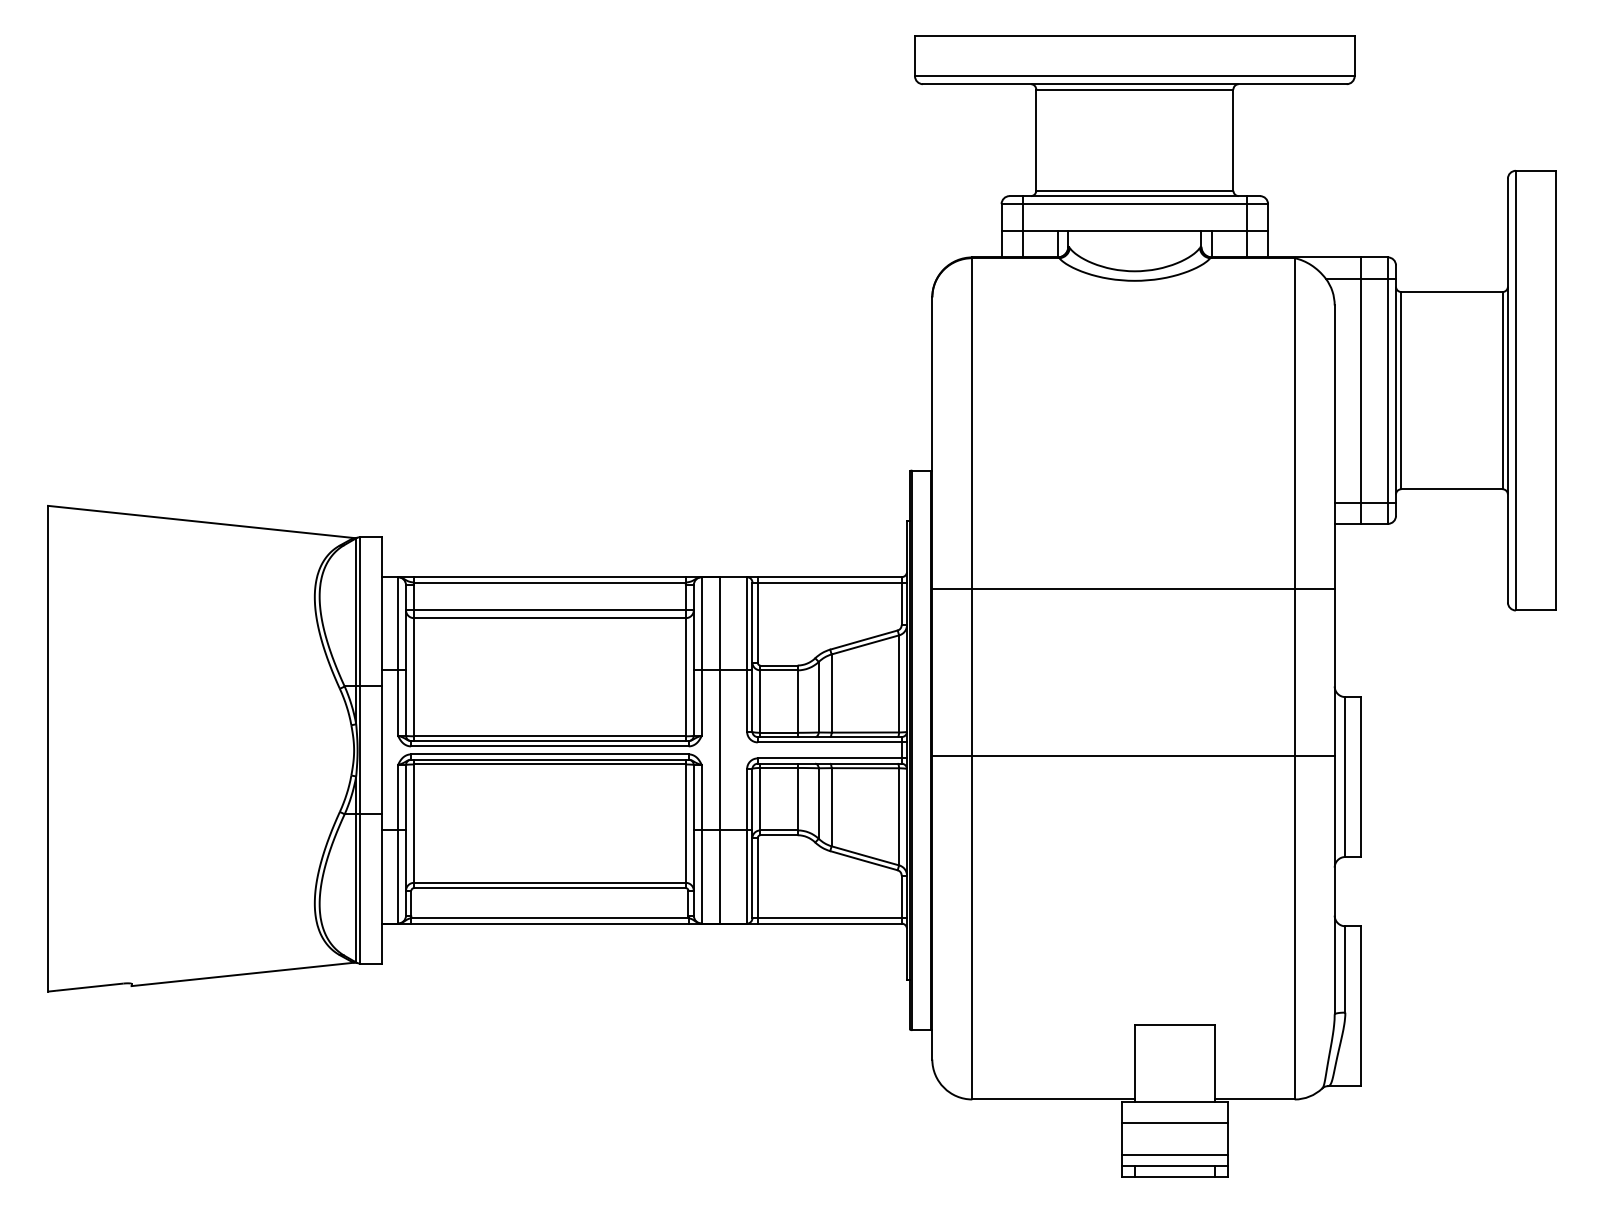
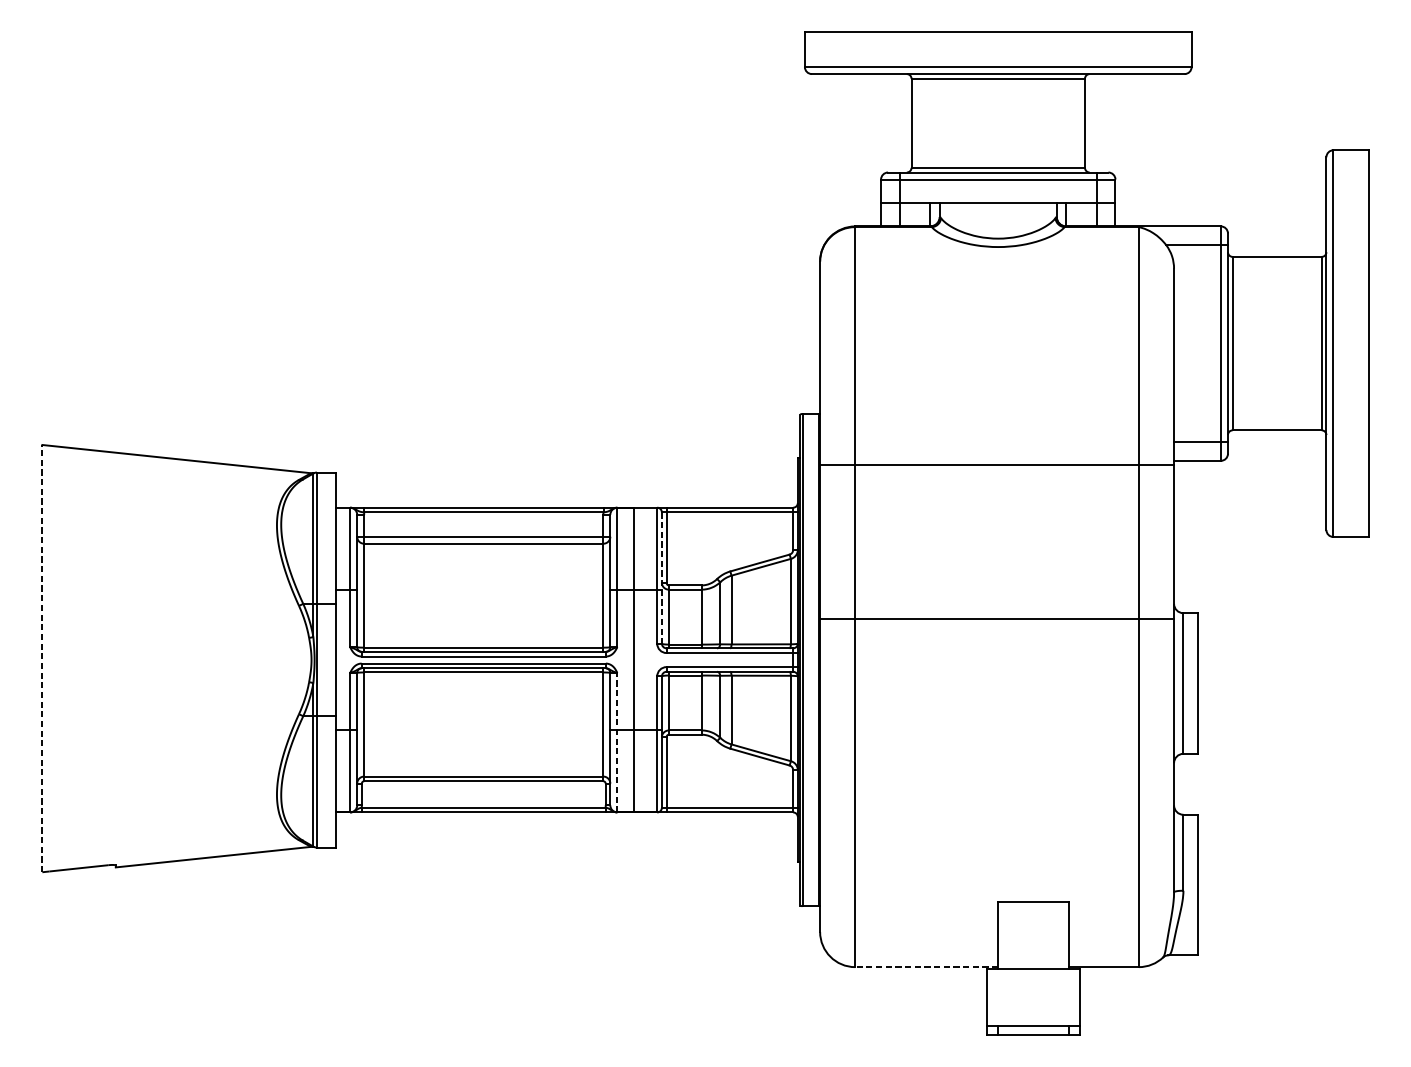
line: (1361, 390) -> (1197, 343), removed
line: (1133, 588) -> (997, 464), moved
line: (752, 657) -> (661, 578), solid -> dashed
line: (48, 748) -> (42, 658), solid -> dashed
line: (1133, 755) -> (997, 618), moved
line: (701, 843) -> (617, 741), solid -> dashed
line: (1053, 1099) -> (926, 967), solid -> dashed
line: (1174, 1123) -> (1033, 988), removed
line: (1174, 1155) -> (1033, 1016), removed

